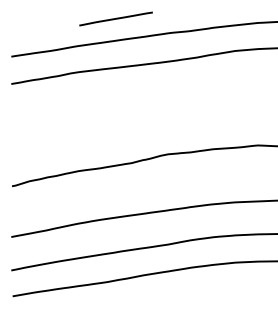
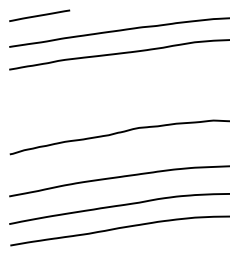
line: (115, 18) -> (39, 15), moved

